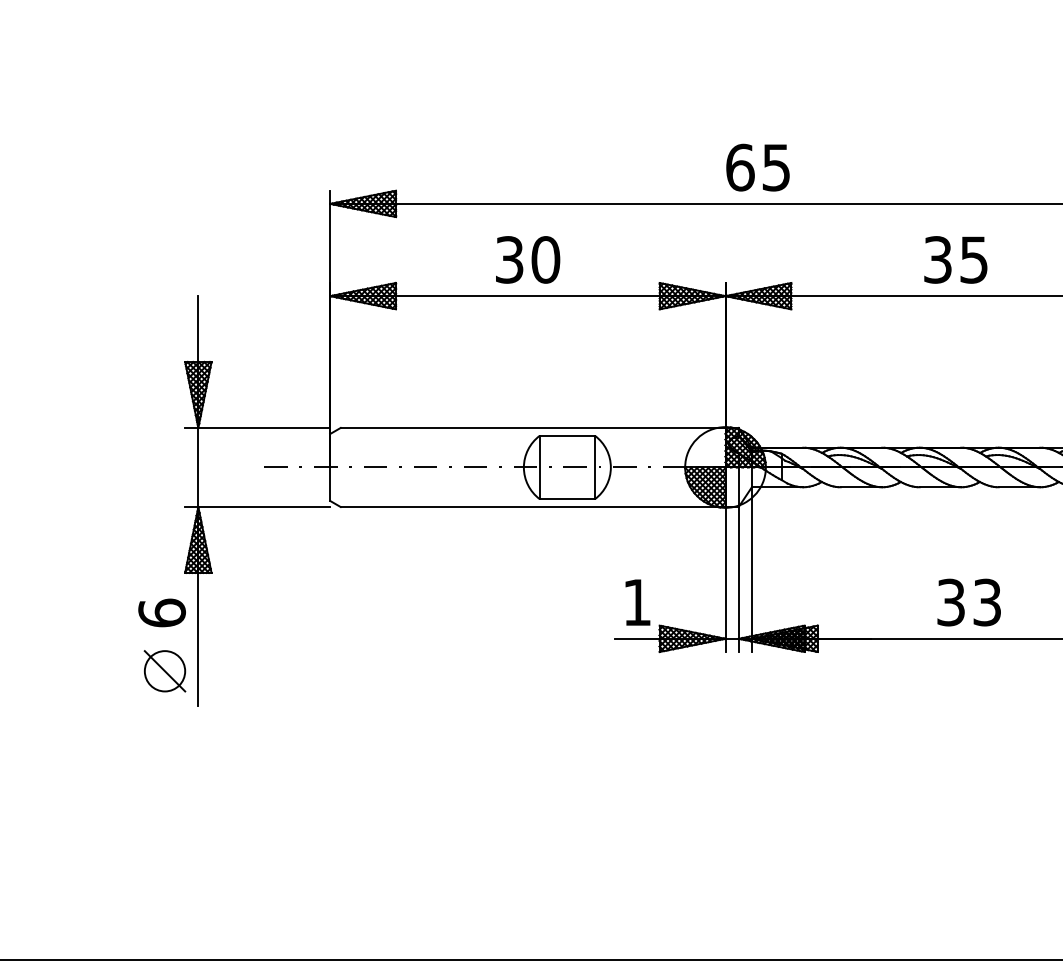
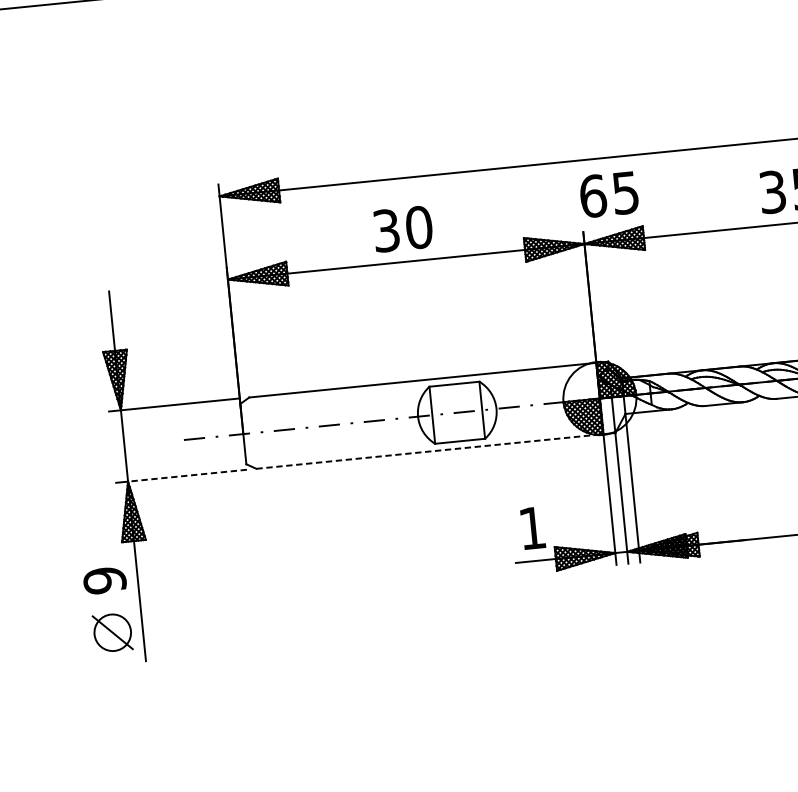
text: (757, 167) -> (608, 194), moved
line: (264, 507) -> (187, 476), solid -> dashed
line: (533, 507) -> (430, 451), solid -> dashed
text: (161, 612) -> (104, 580), 6 -> 9

